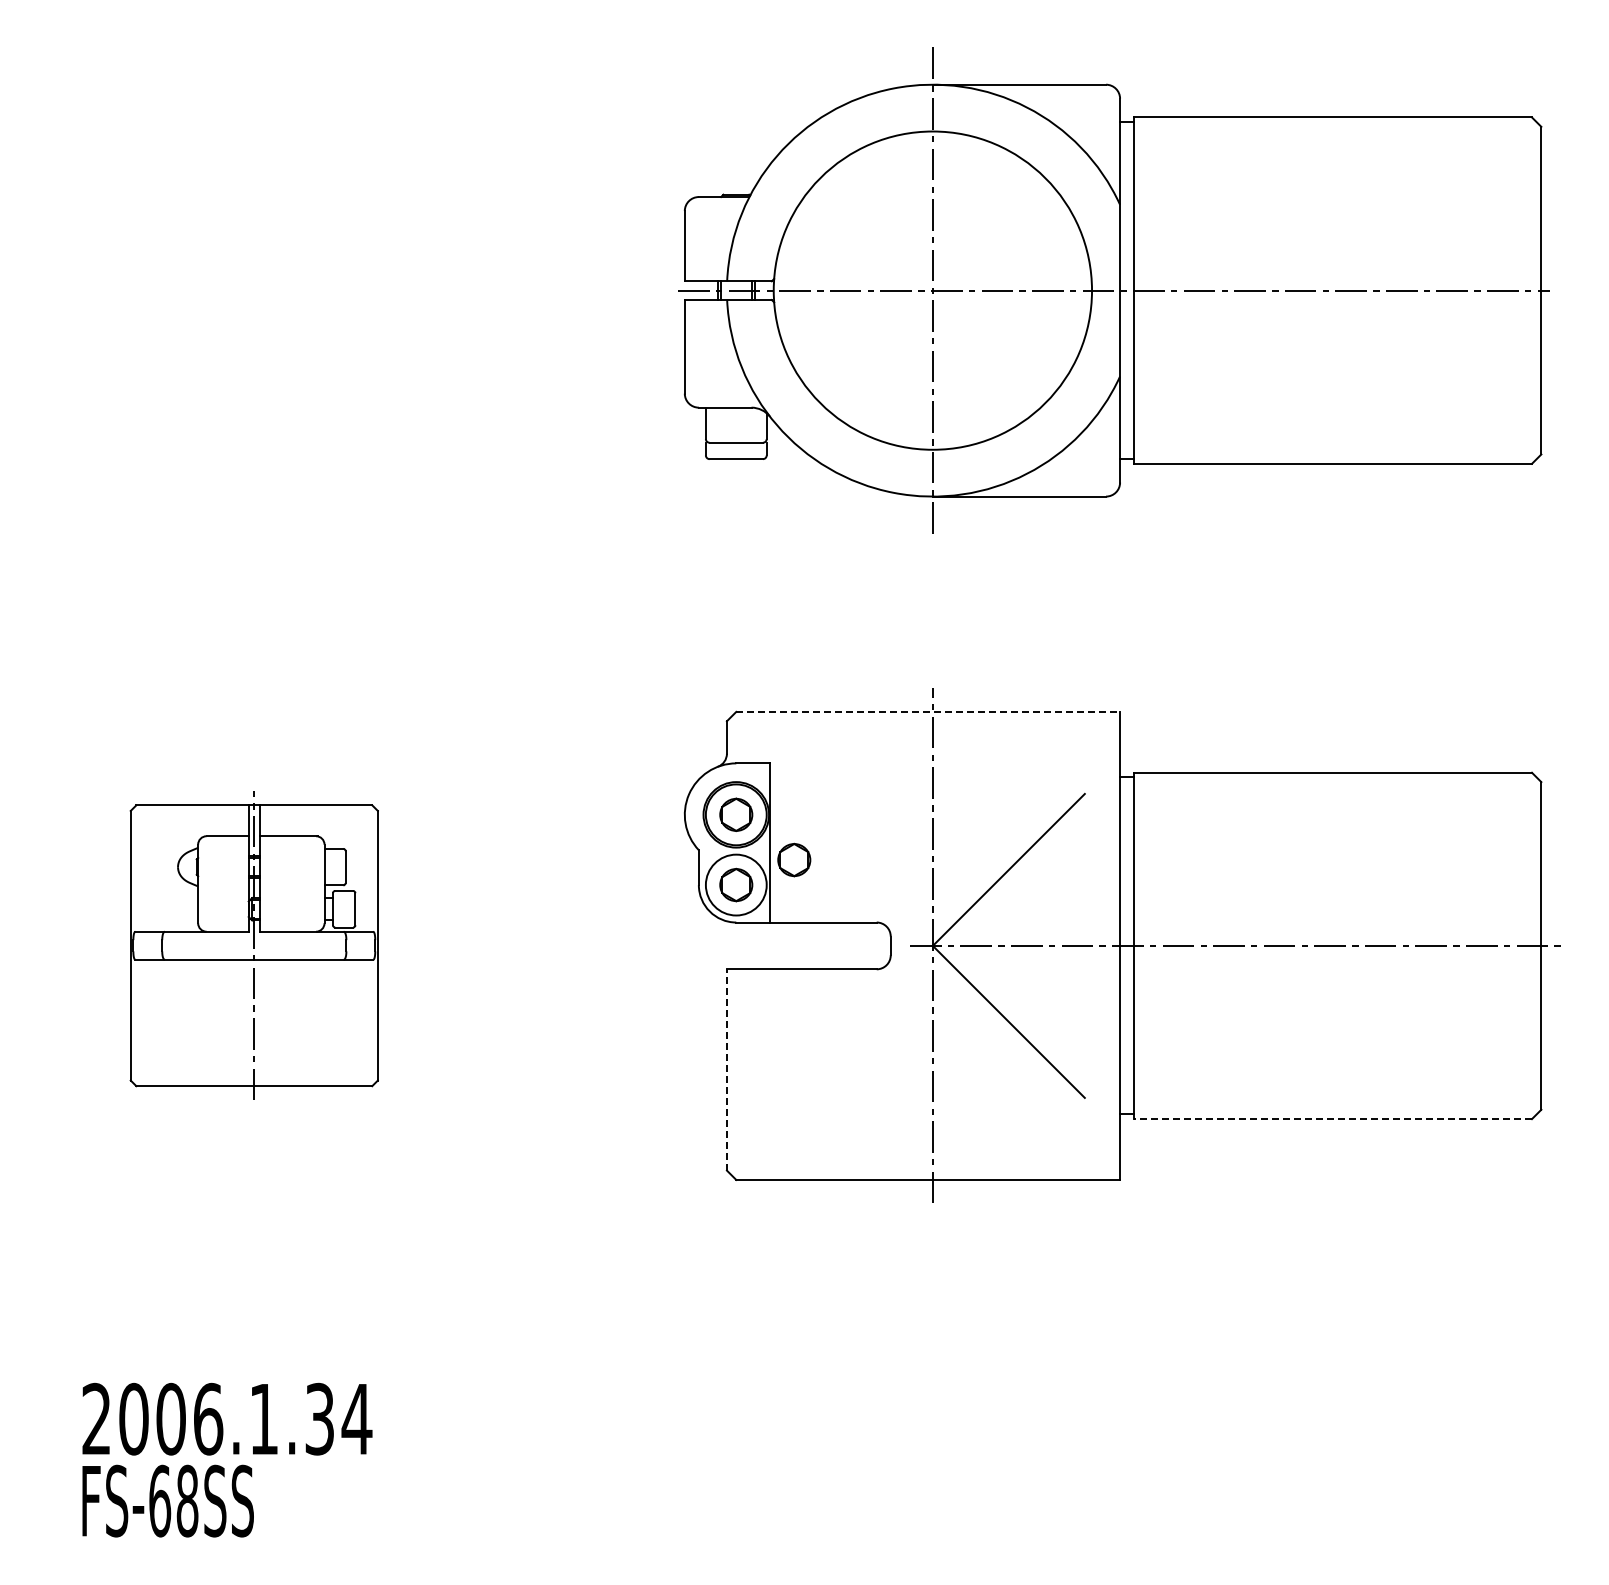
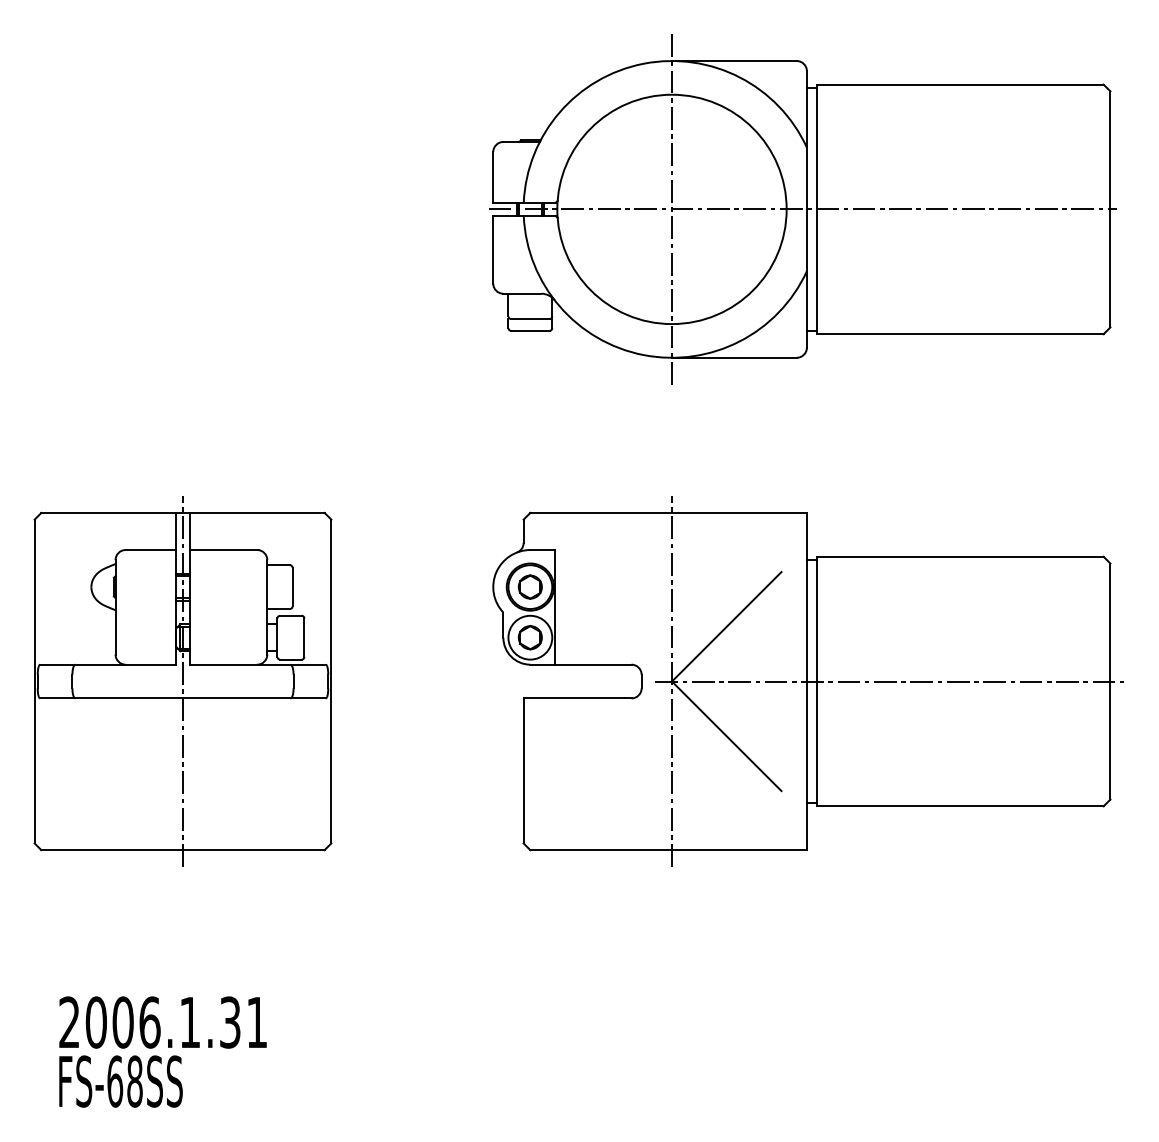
line: (928, 711) -> (668, 512), dashed -> solid
part: (794, 859) -> (572, 619), removed
part: (254, 945) -> (183, 681), size x1.67
line: (726, 1069) -> (523, 770), dashed -> solid
line: (1333, 1119) -> (960, 806), dashed -> solid
text: (356, 1419) -> (256, 1022), 2006.1.34 -> 2006.1.31

